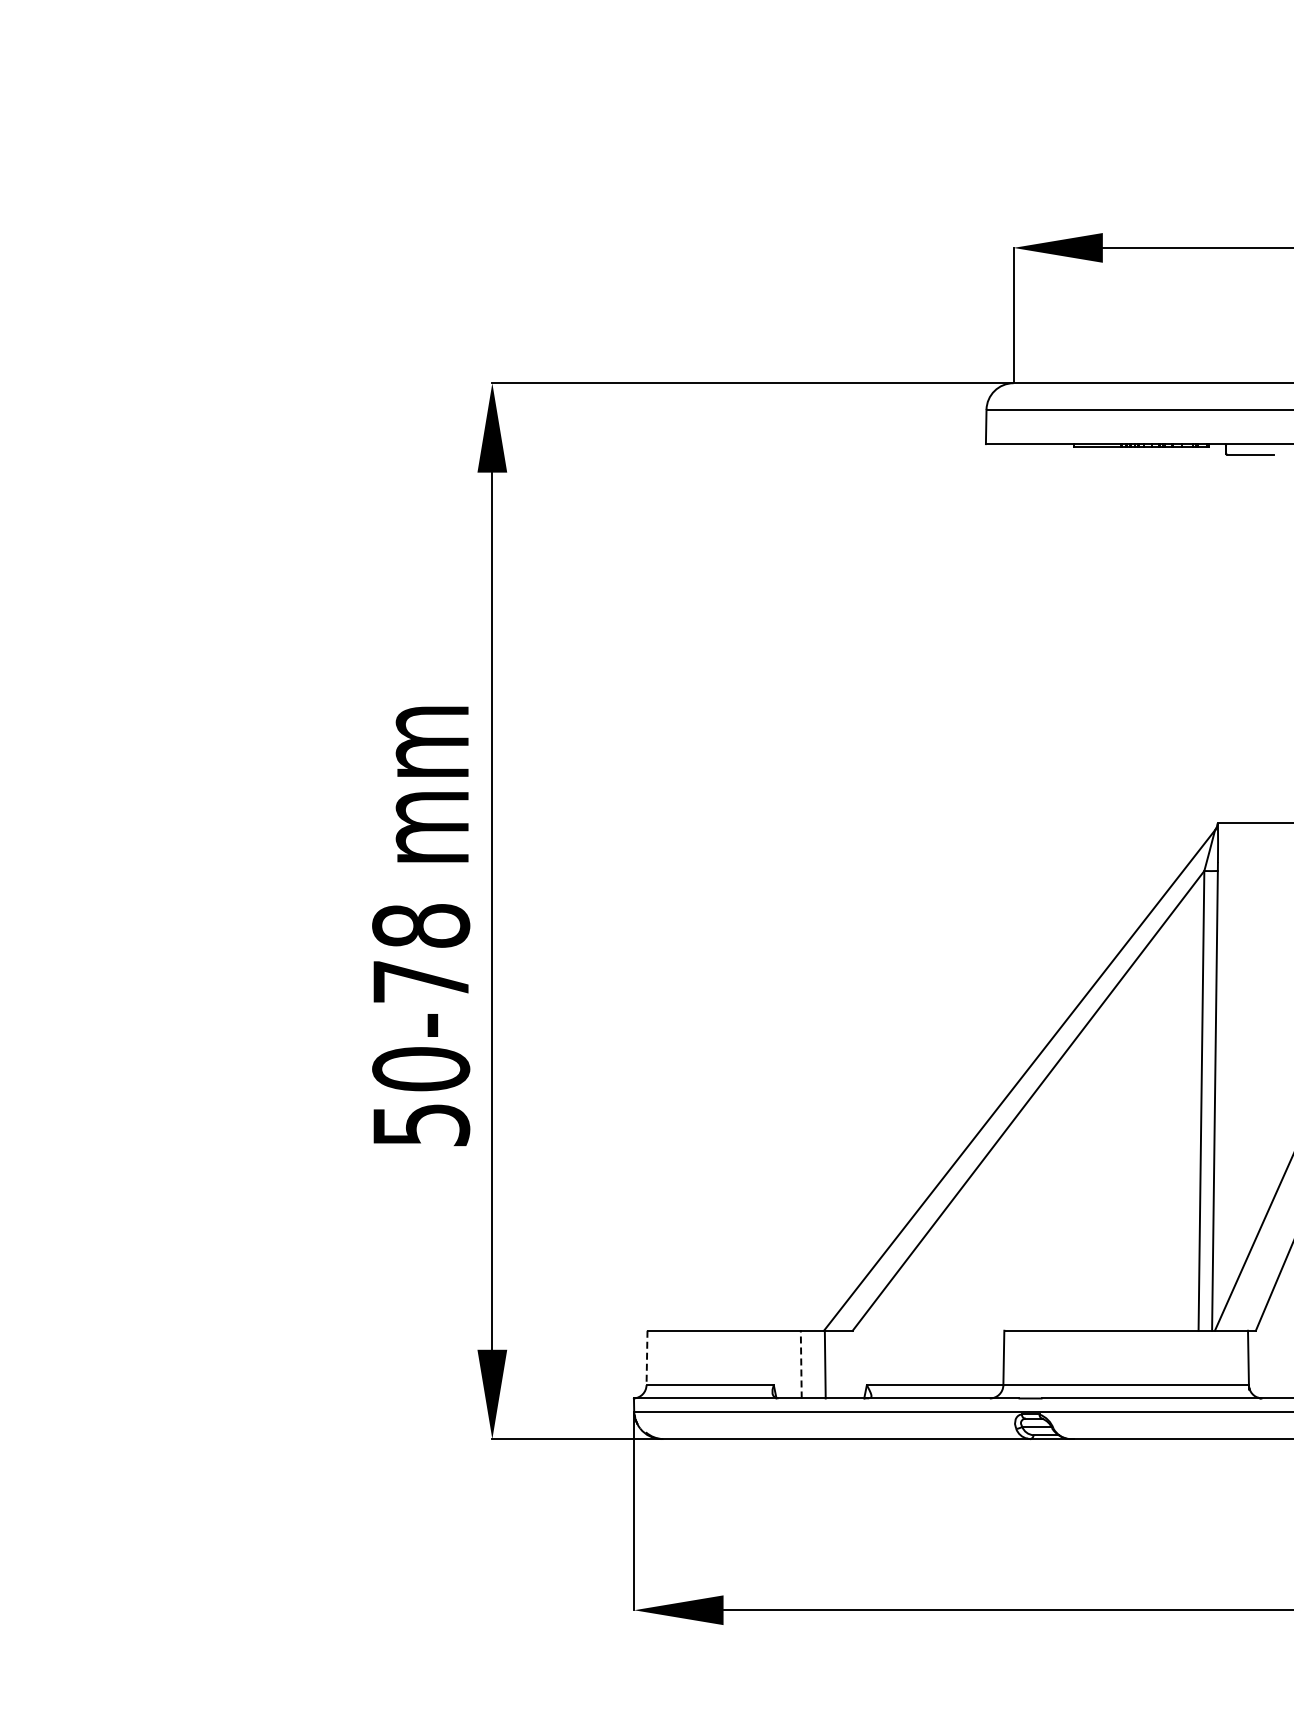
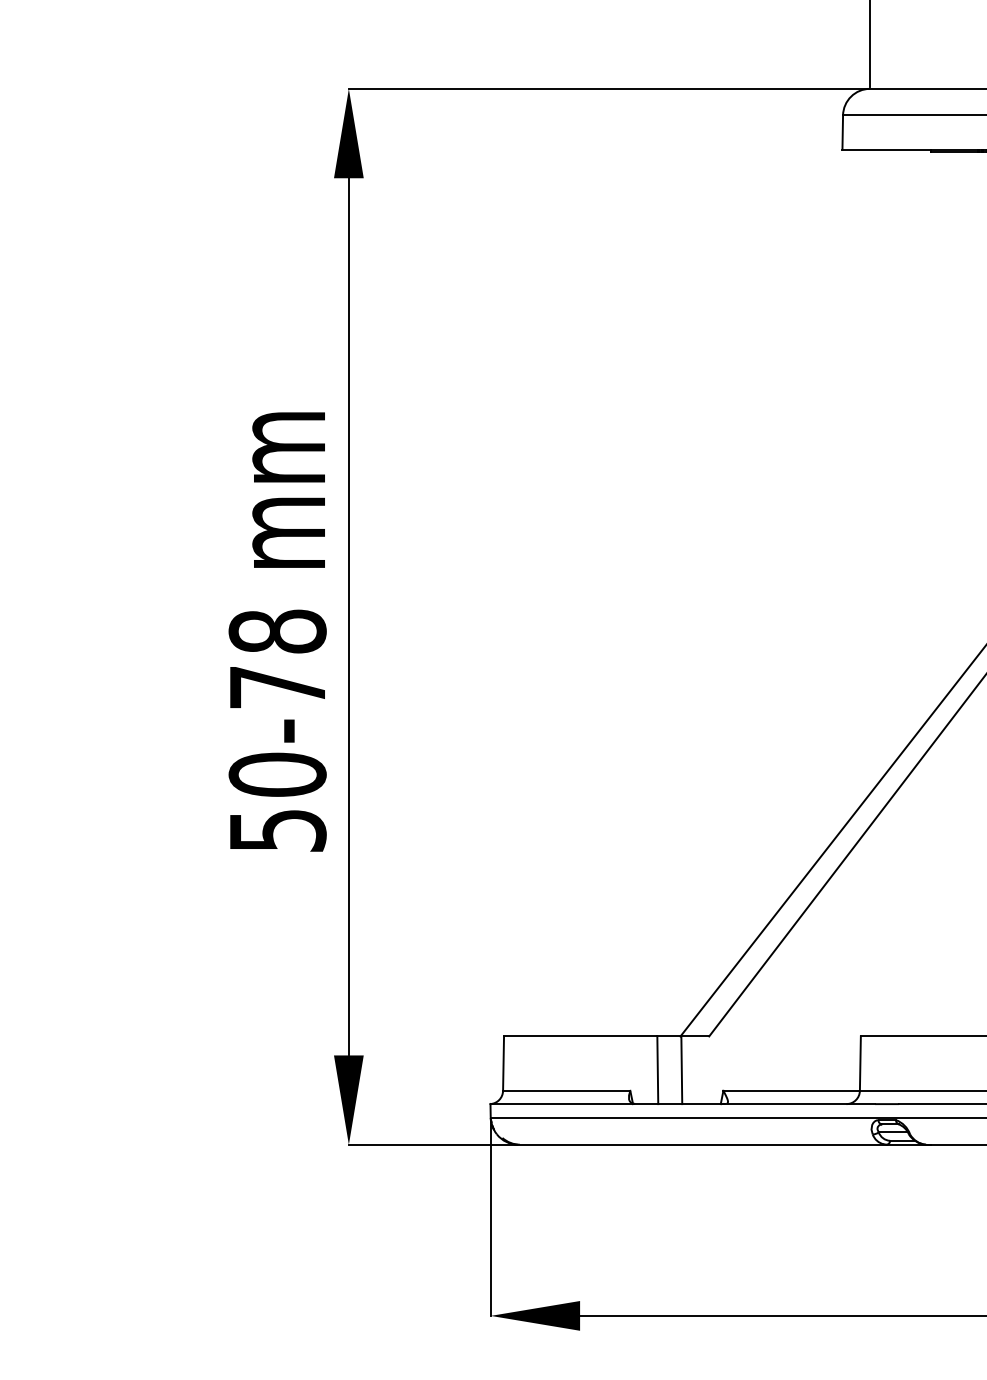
line: (647, 1358) -> (504, 1064), dashed -> solid
line: (801, 1364) -> (658, 1070), dashed -> solid

